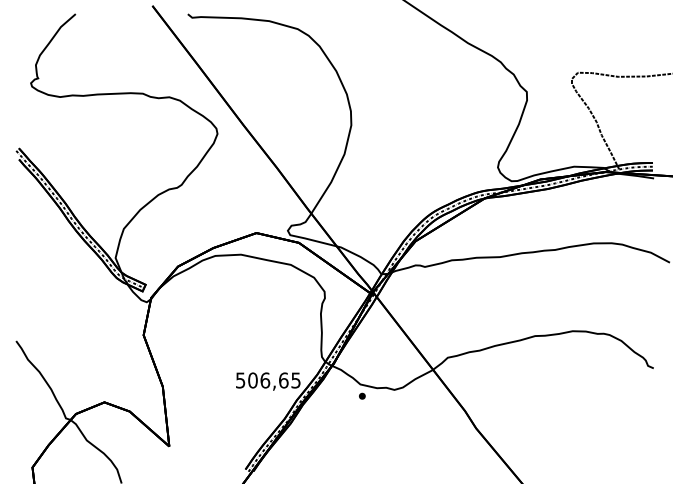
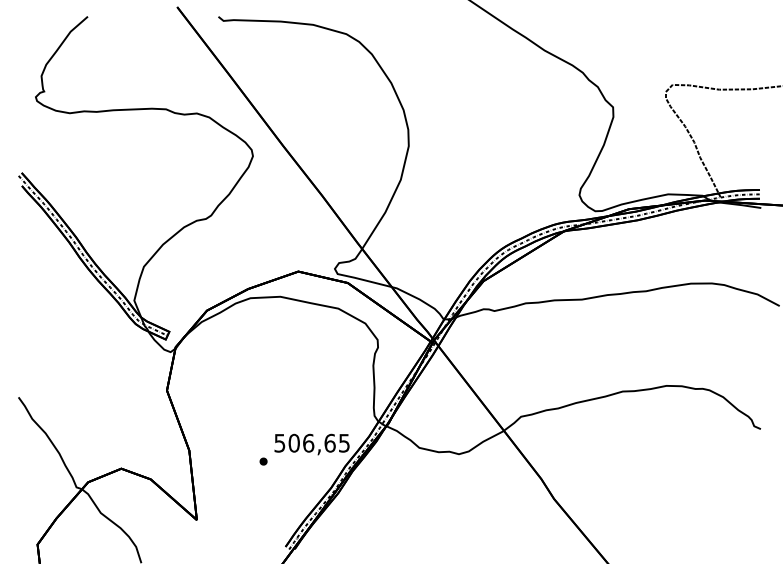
part: (362, 396) -> (263, 461), moved

